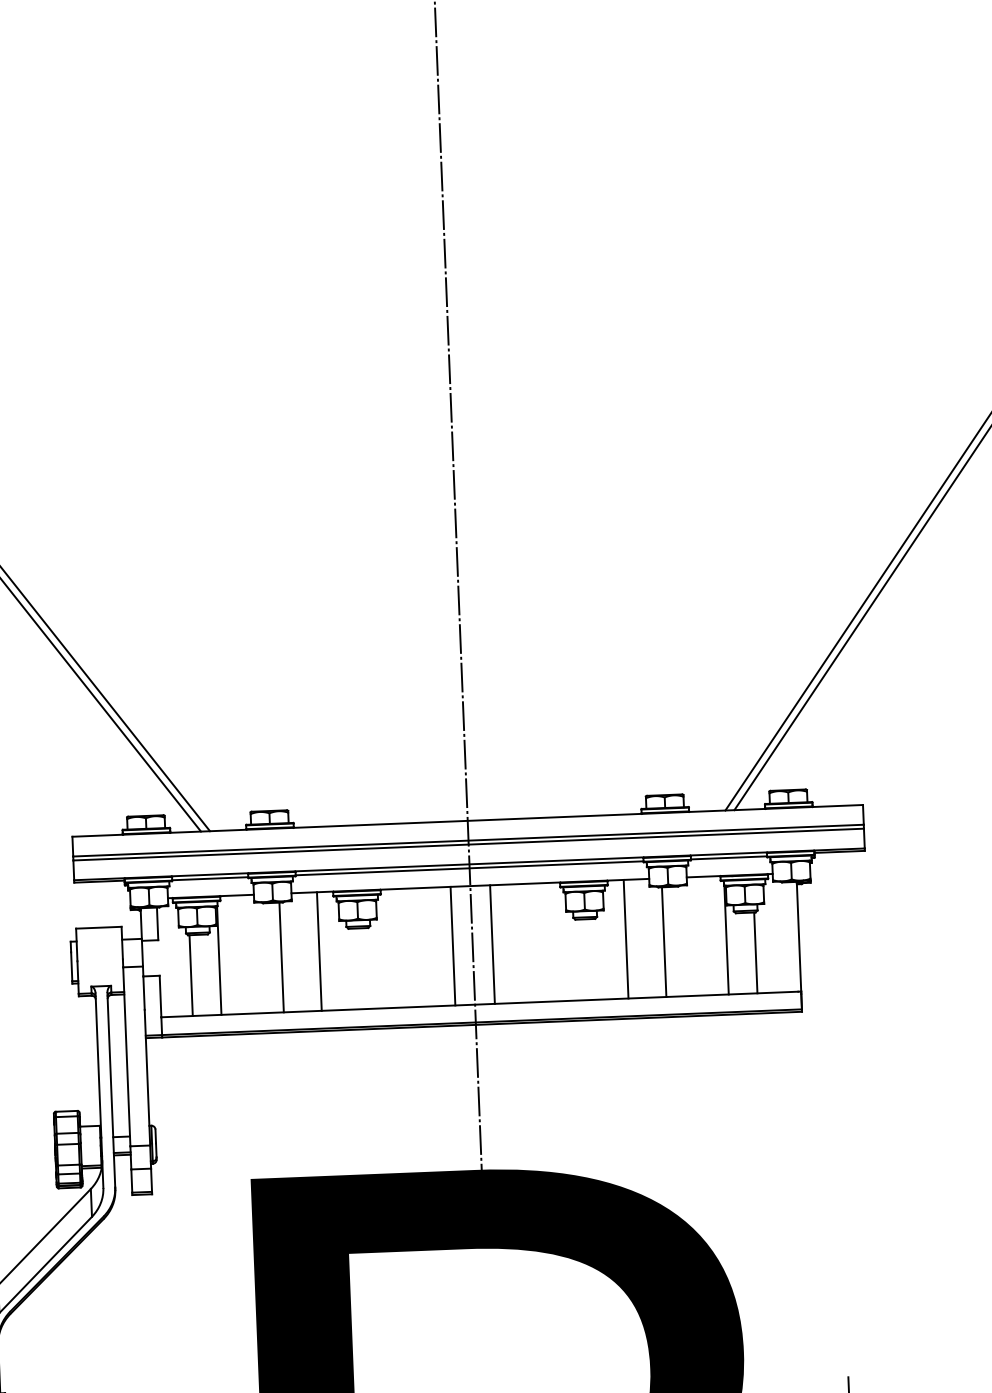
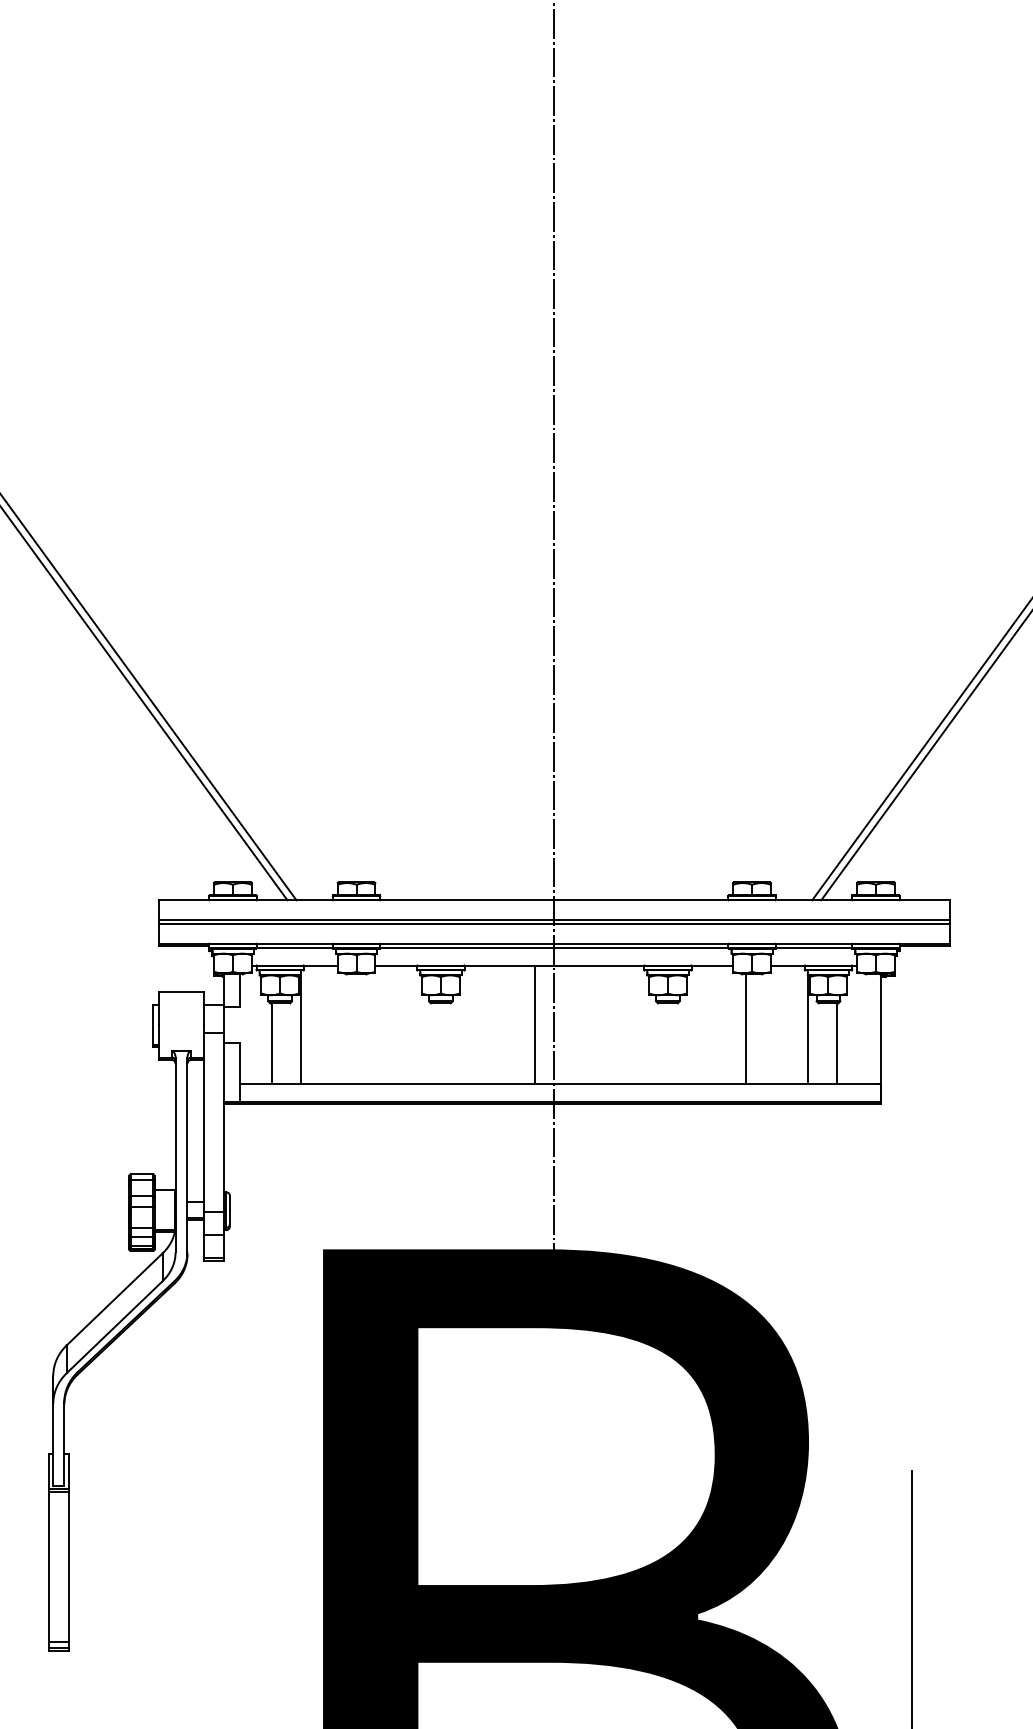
line: (625, 938) -> (707, 1024), removed
line: (492, 944) -> (574, 1024), removed
line: (318, 951) -> (400, 1024), removed
line: (281, 957) -> (362, 1029), removed

